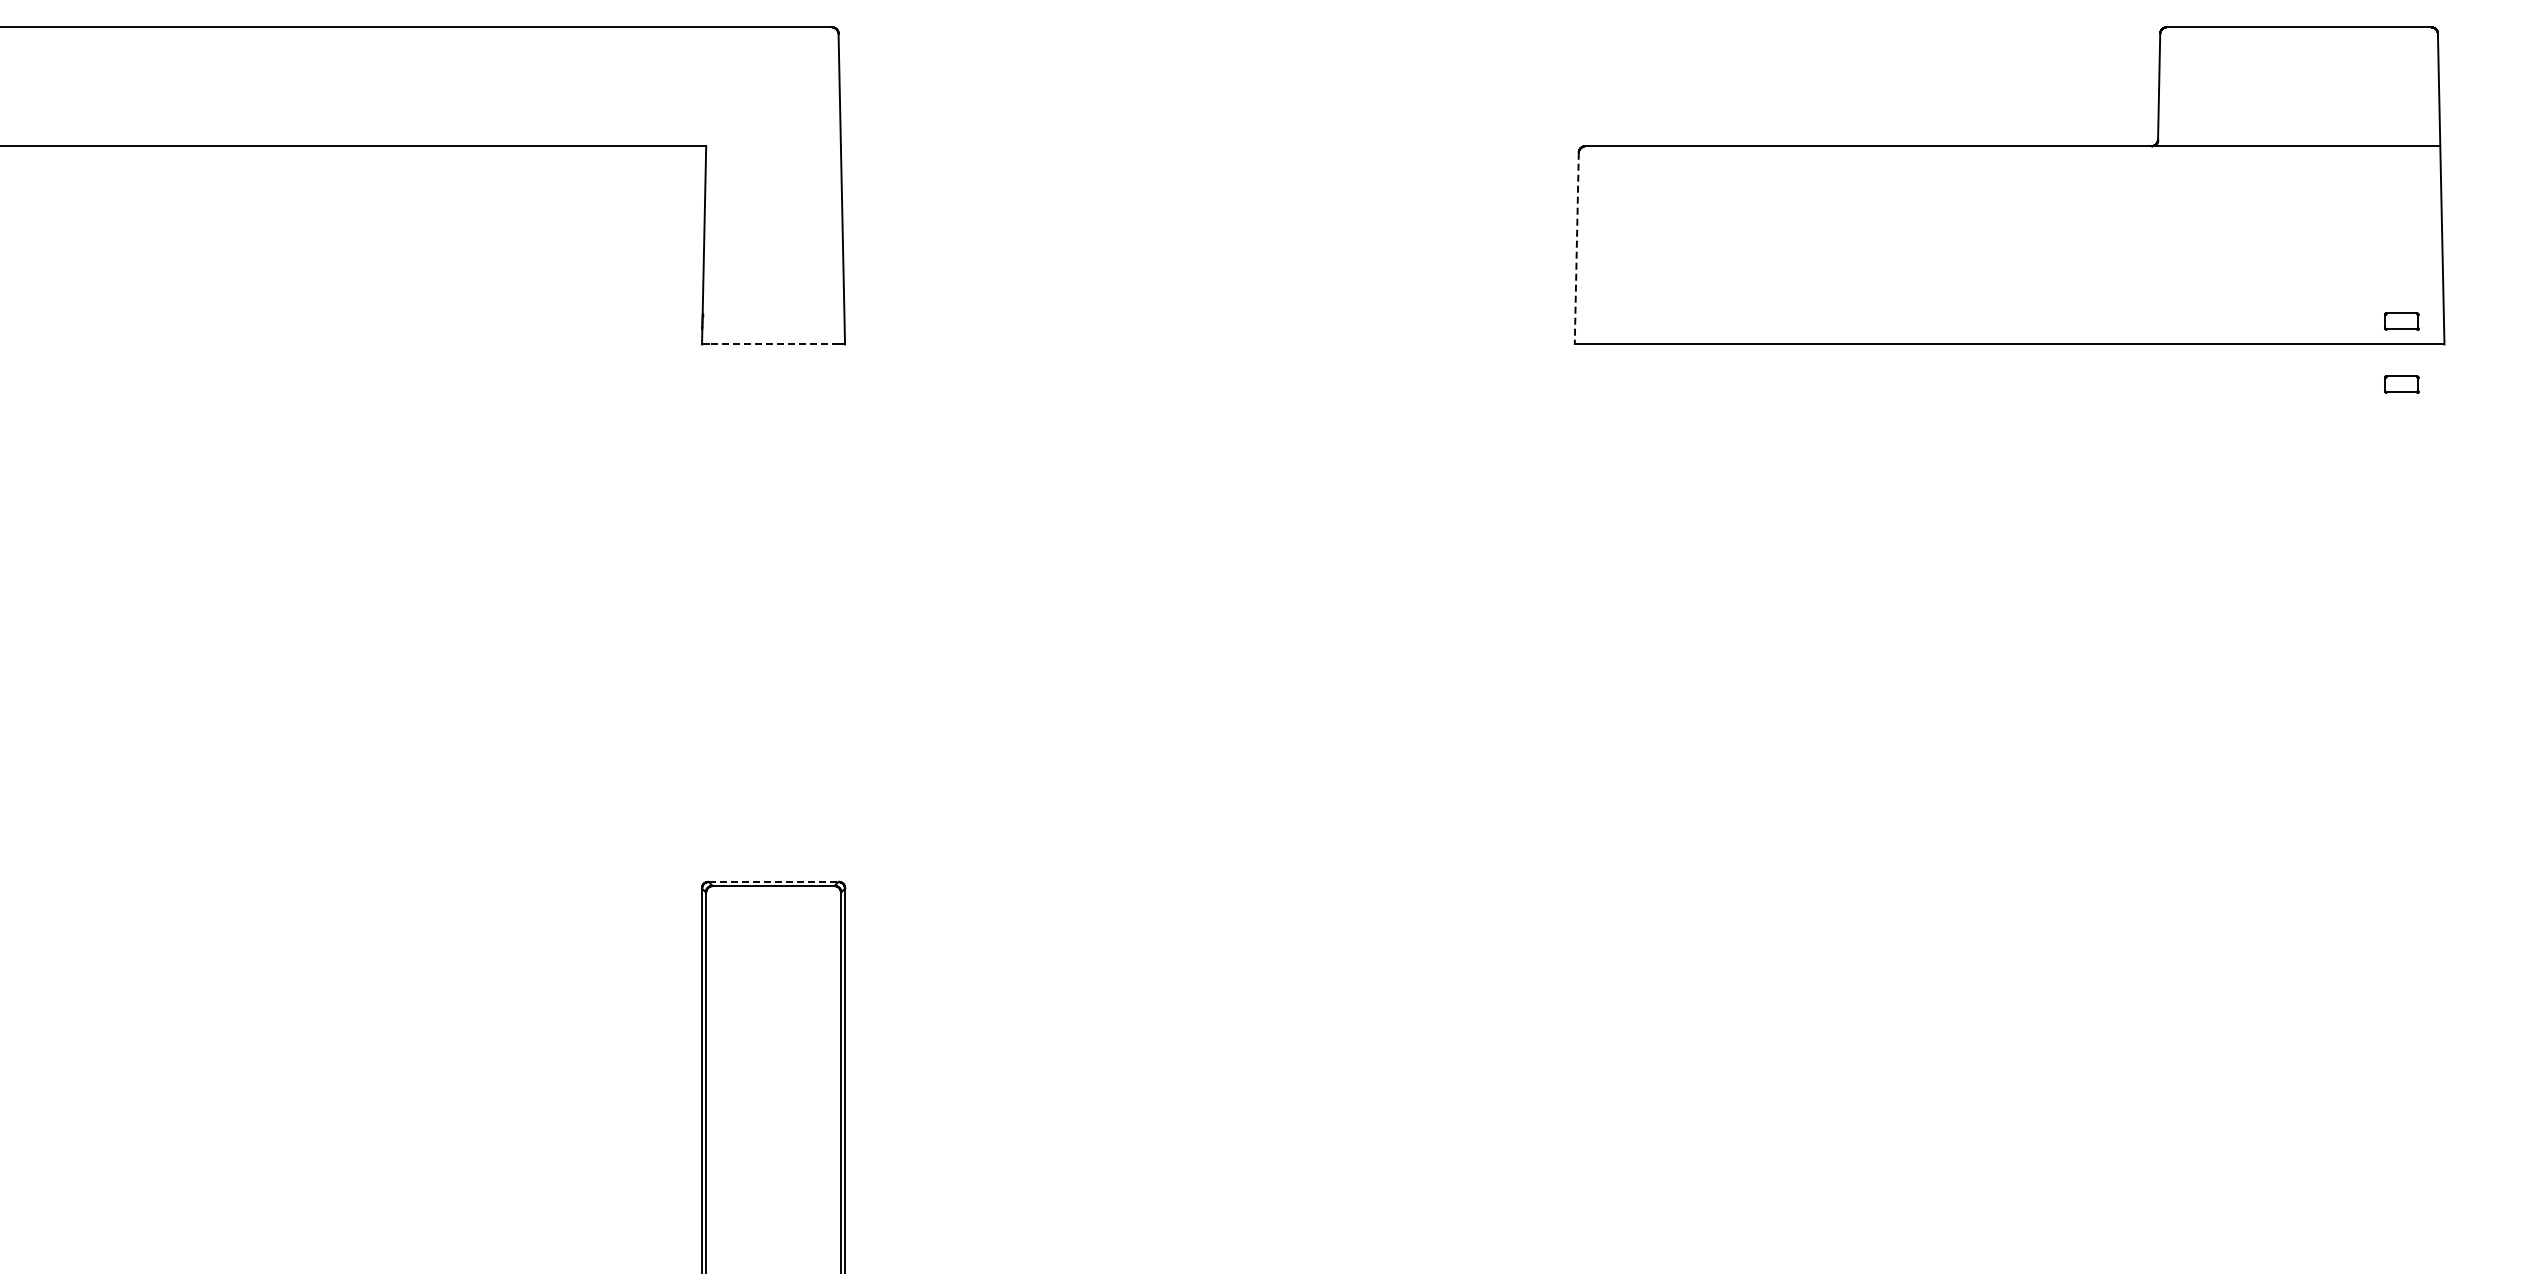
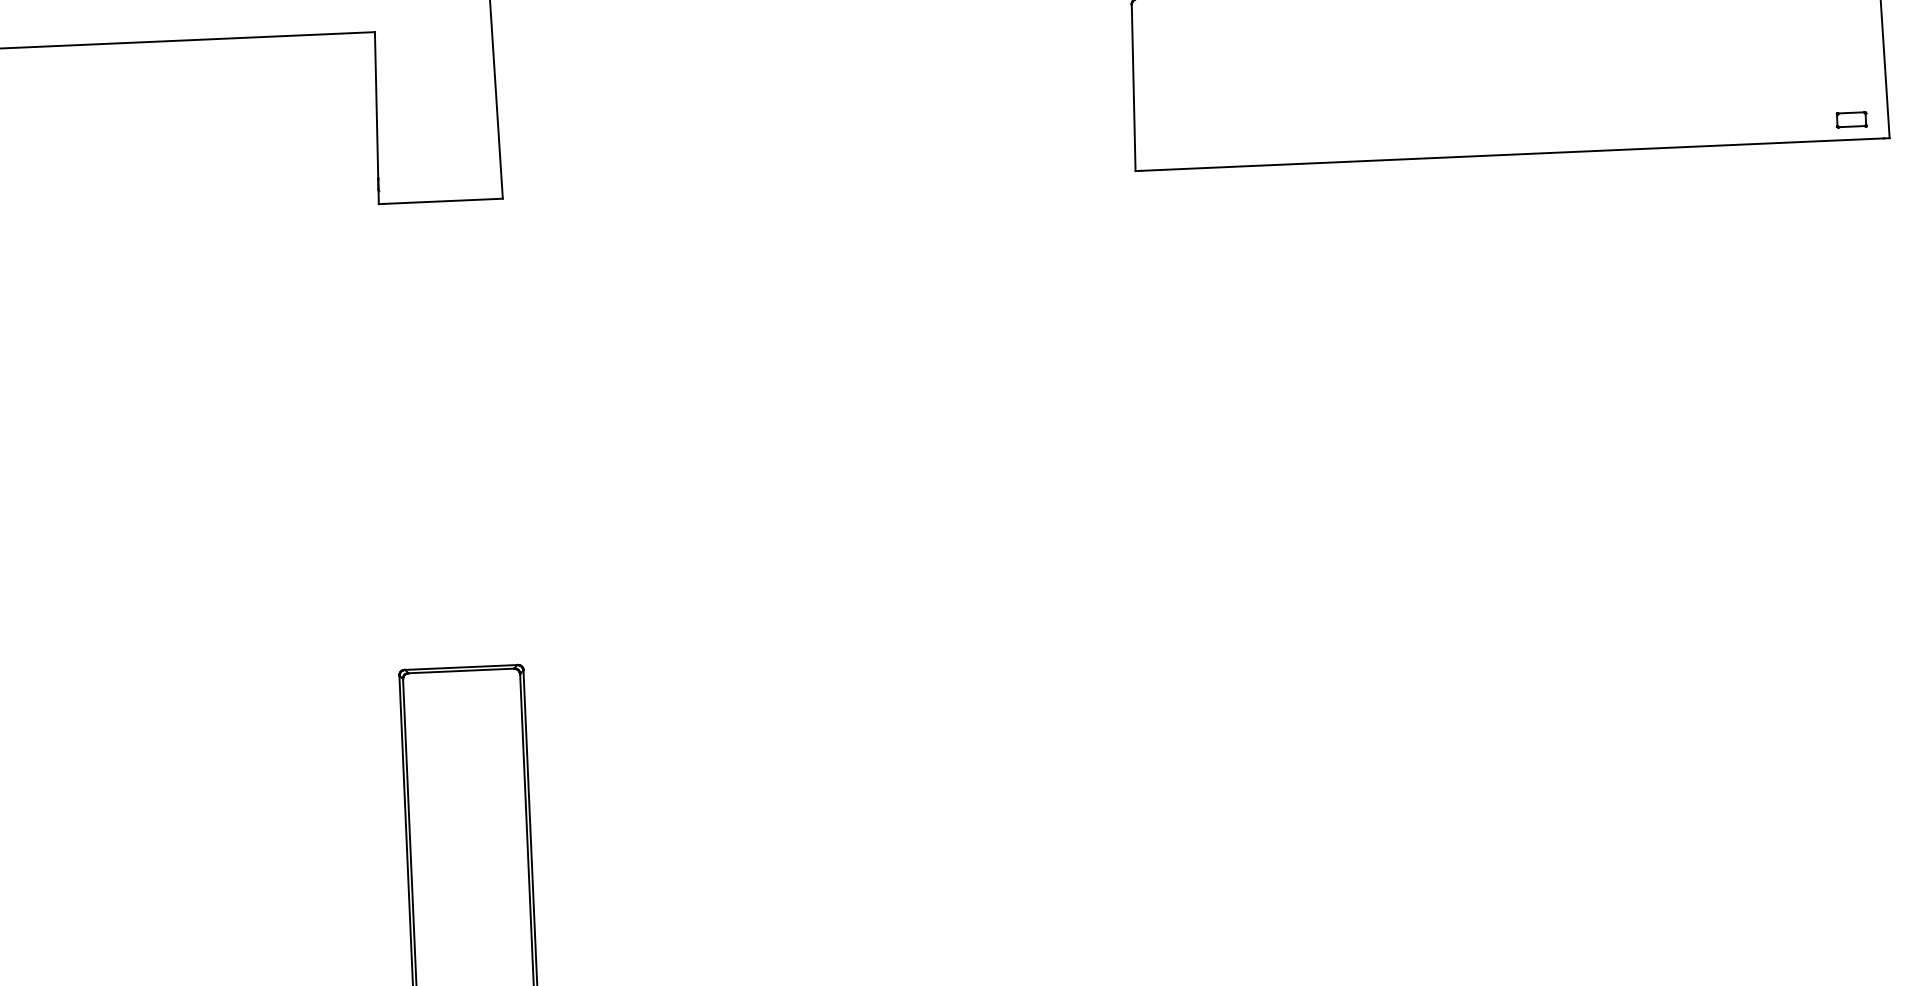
line: (1576, 248) -> (1133, 87), dashed -> solid
line: (773, 344) -> (440, 201), dashed -> solid
part: (2401, 384) -> (1853, 174), removed
line: (773, 881) -> (461, 667), dashed -> solid

